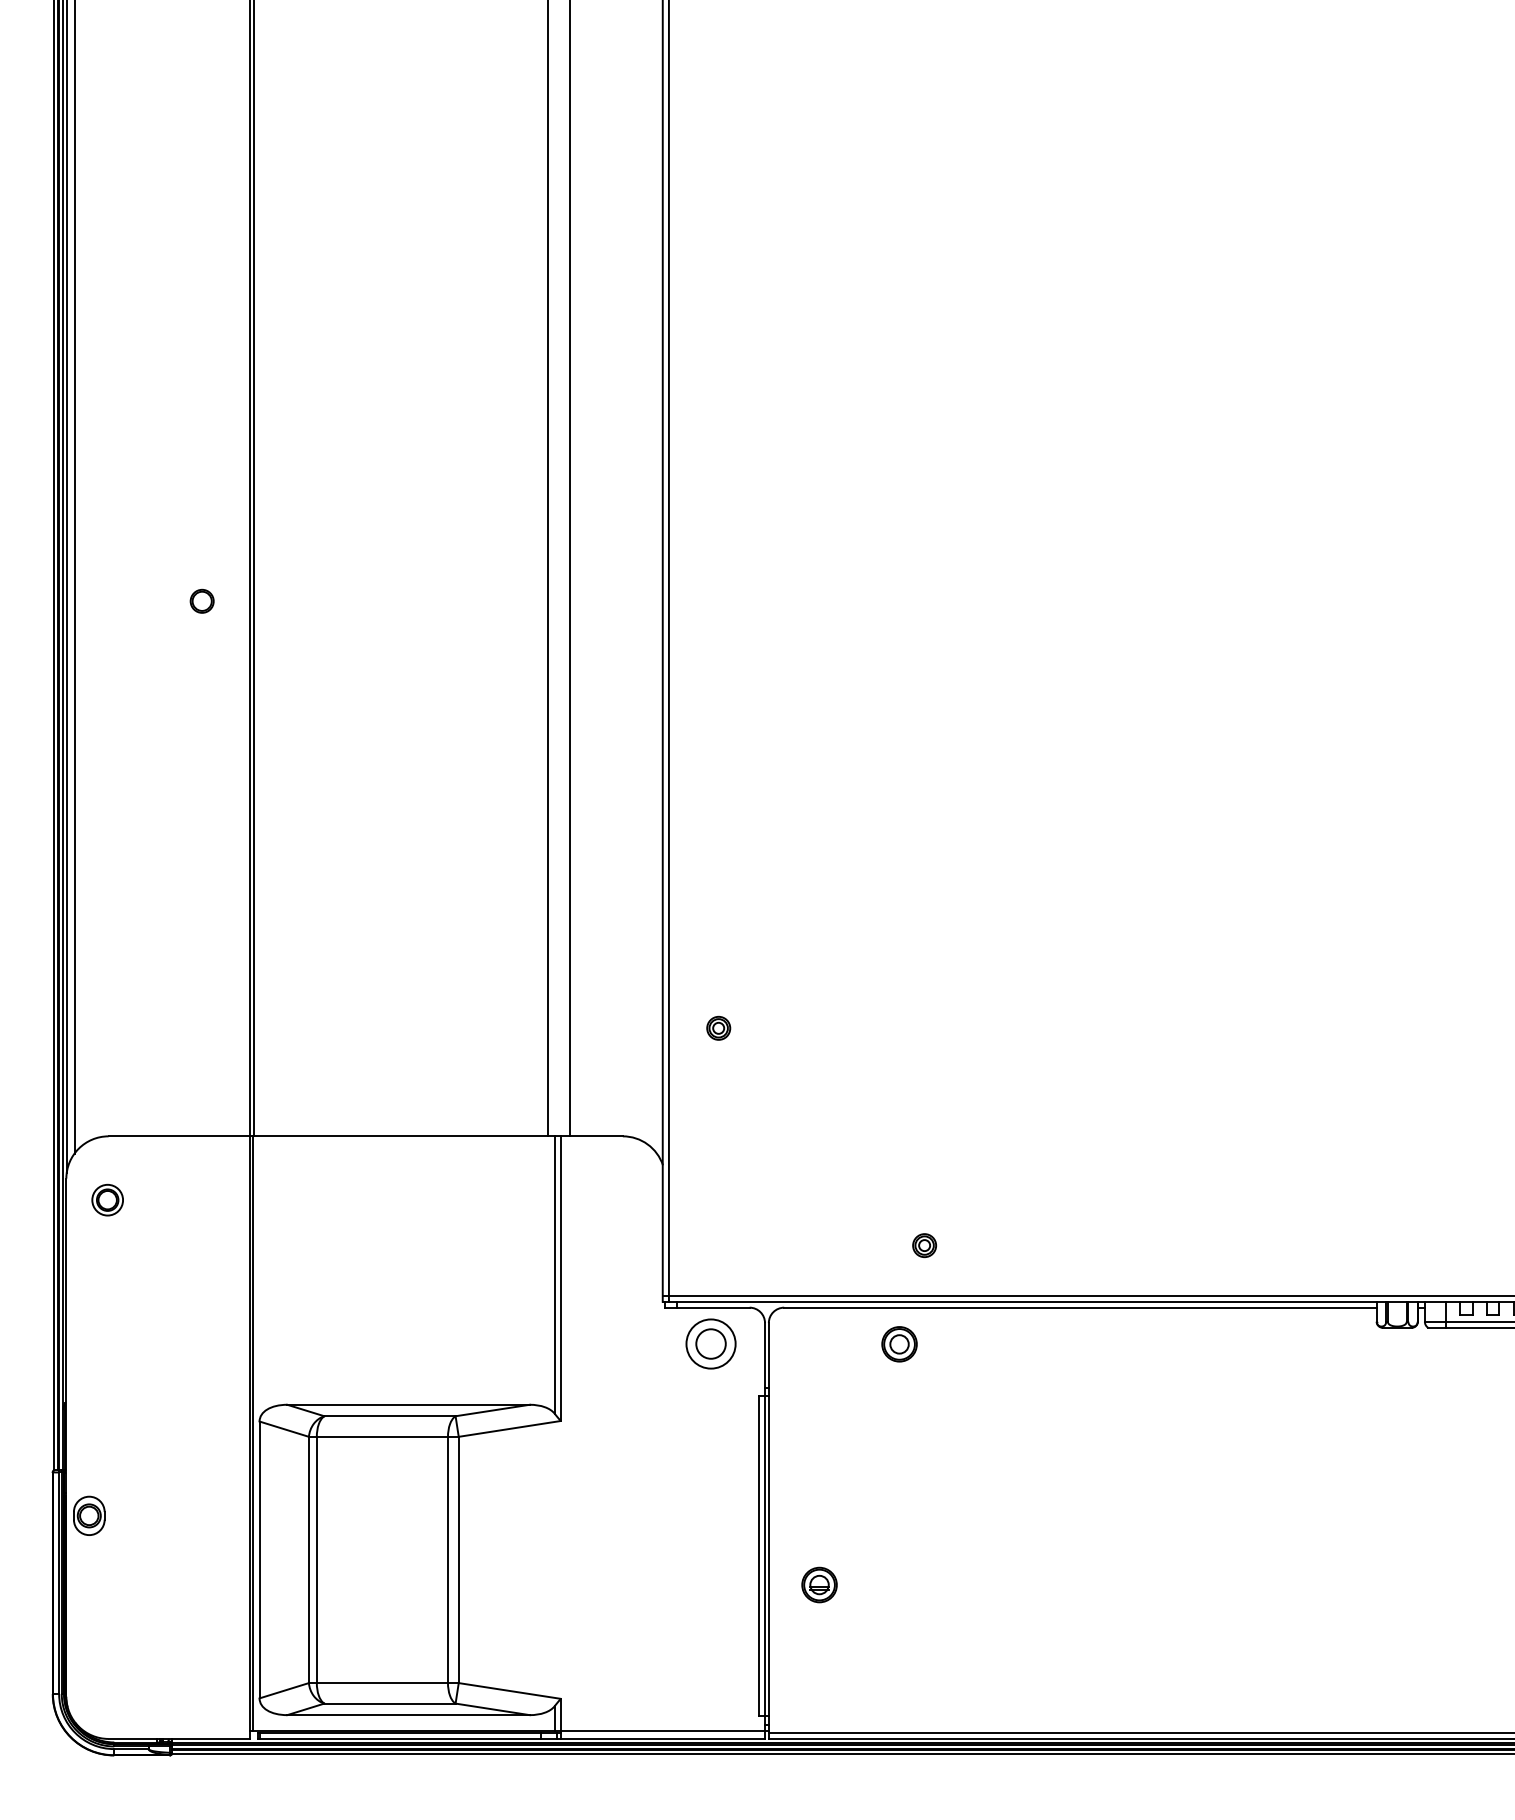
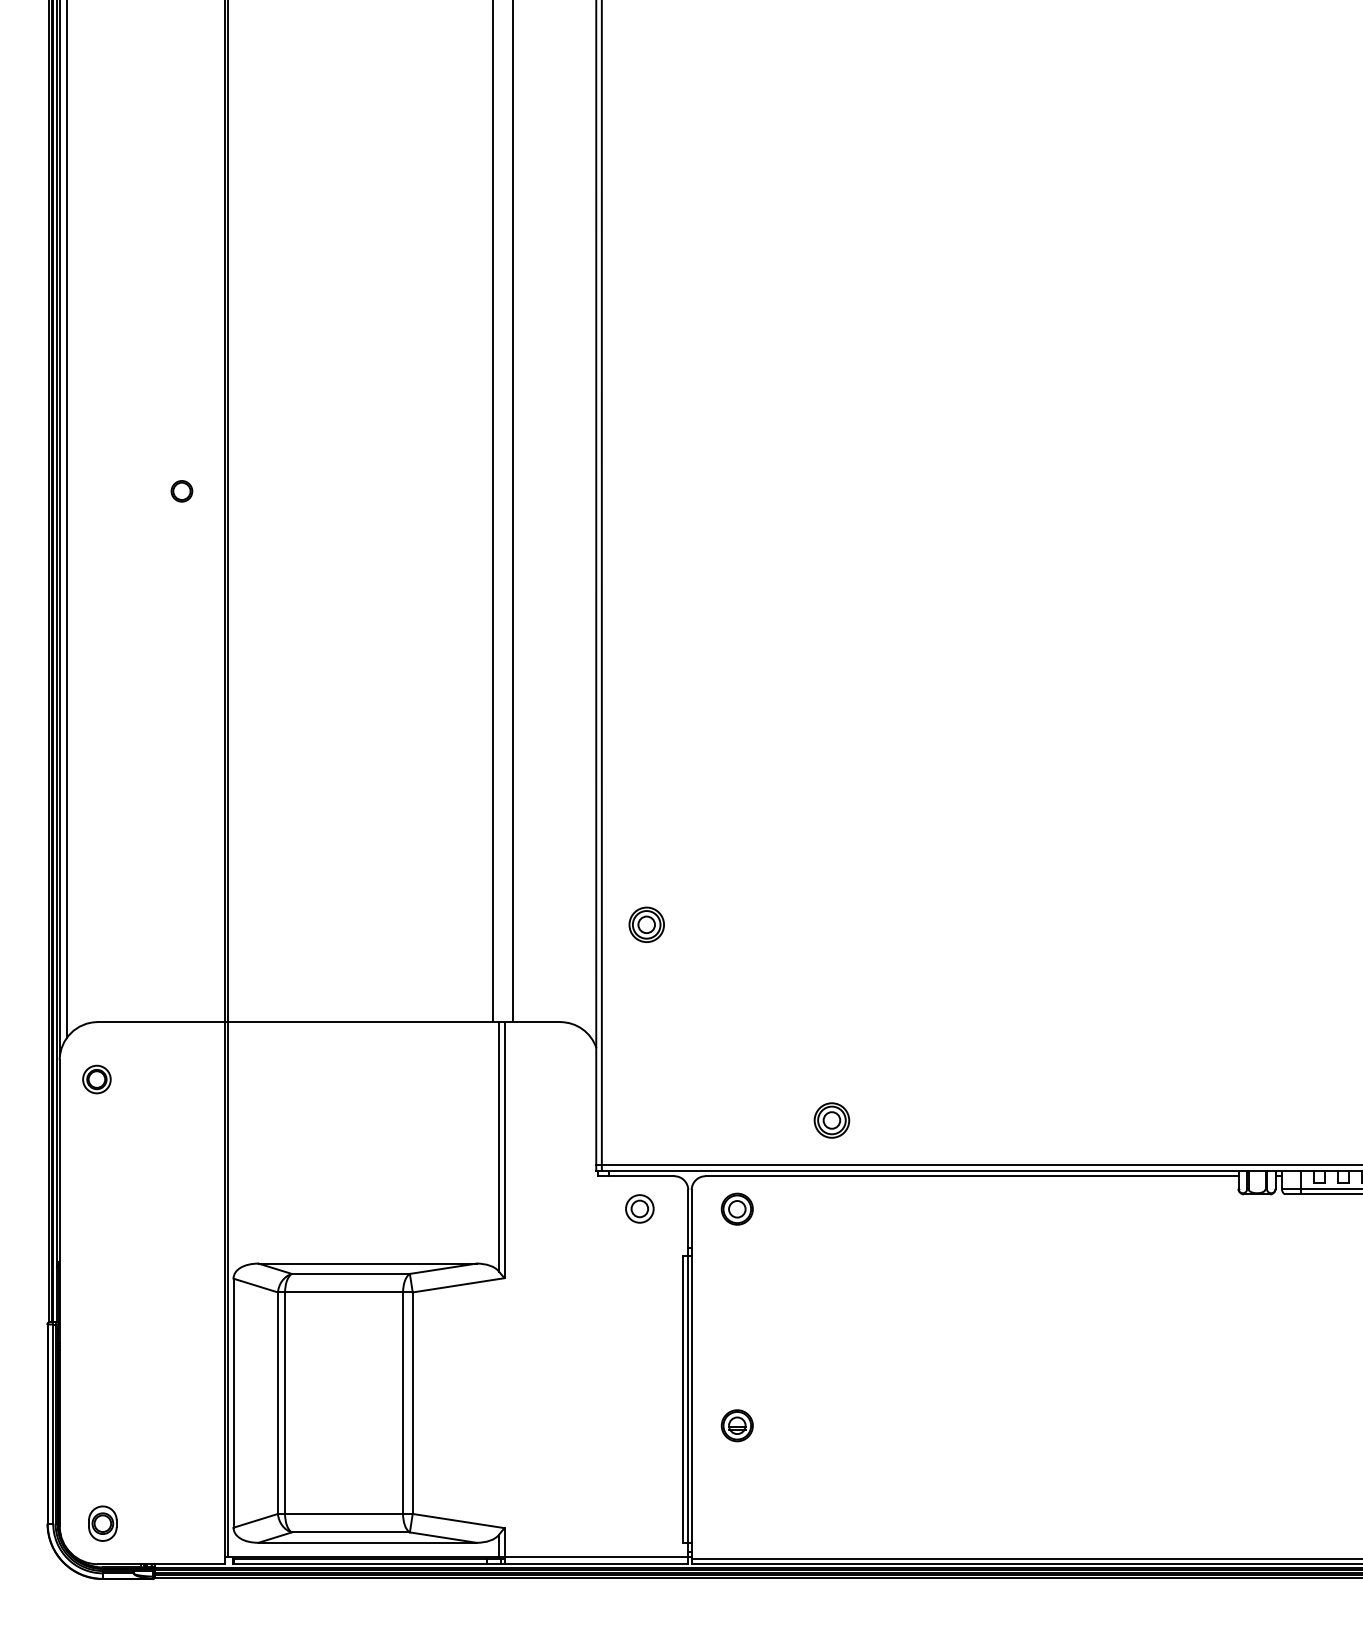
part: (201, 600) -> (181, 490), moved
part: (718, 1028) -> (646, 925), size x1.67
part: (924, 1245) -> (831, 1120), size x1.67
part: (711, 1343) -> (640, 1208), size x0.62
part: (899, 1344) -> (737, 1209), moved
part: (89, 1515) -> (103, 1523), moved

